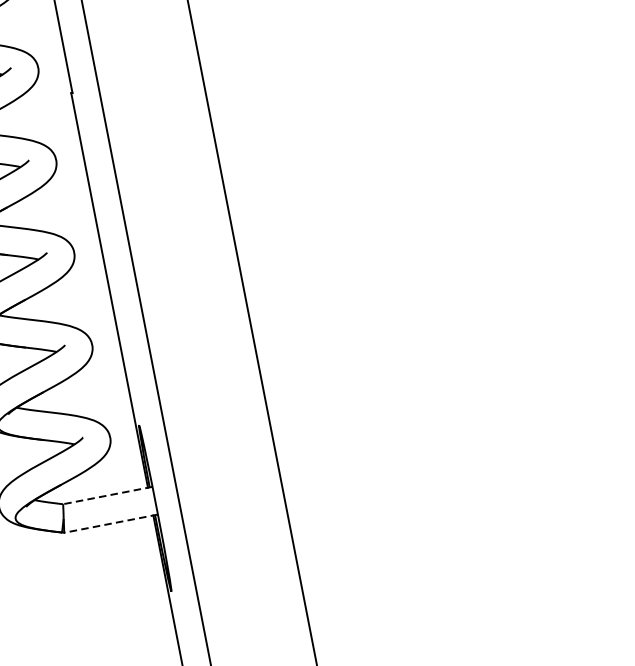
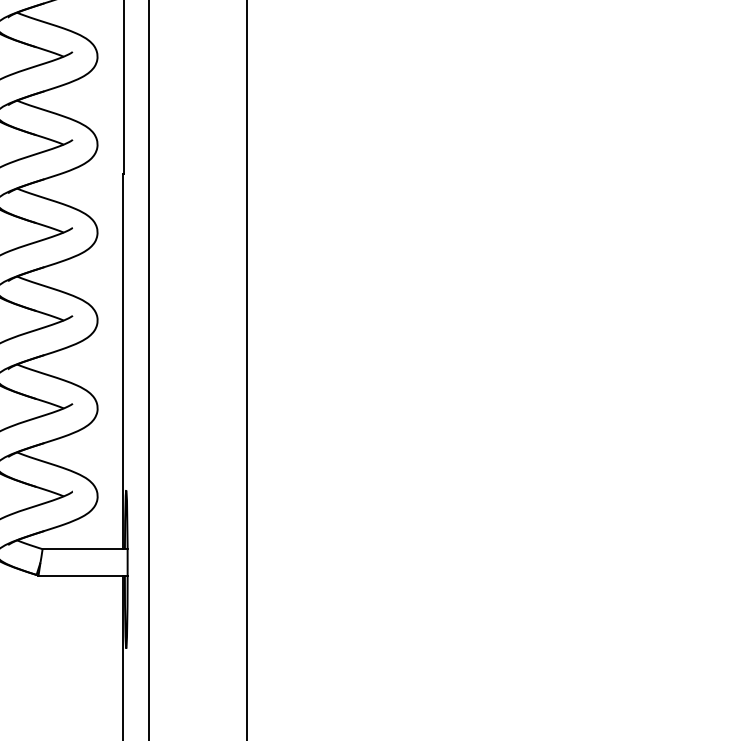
line: (108, 495) -> (85, 549), dashed -> solid
line: (111, 523) -> (83, 575), dashed -> solid

